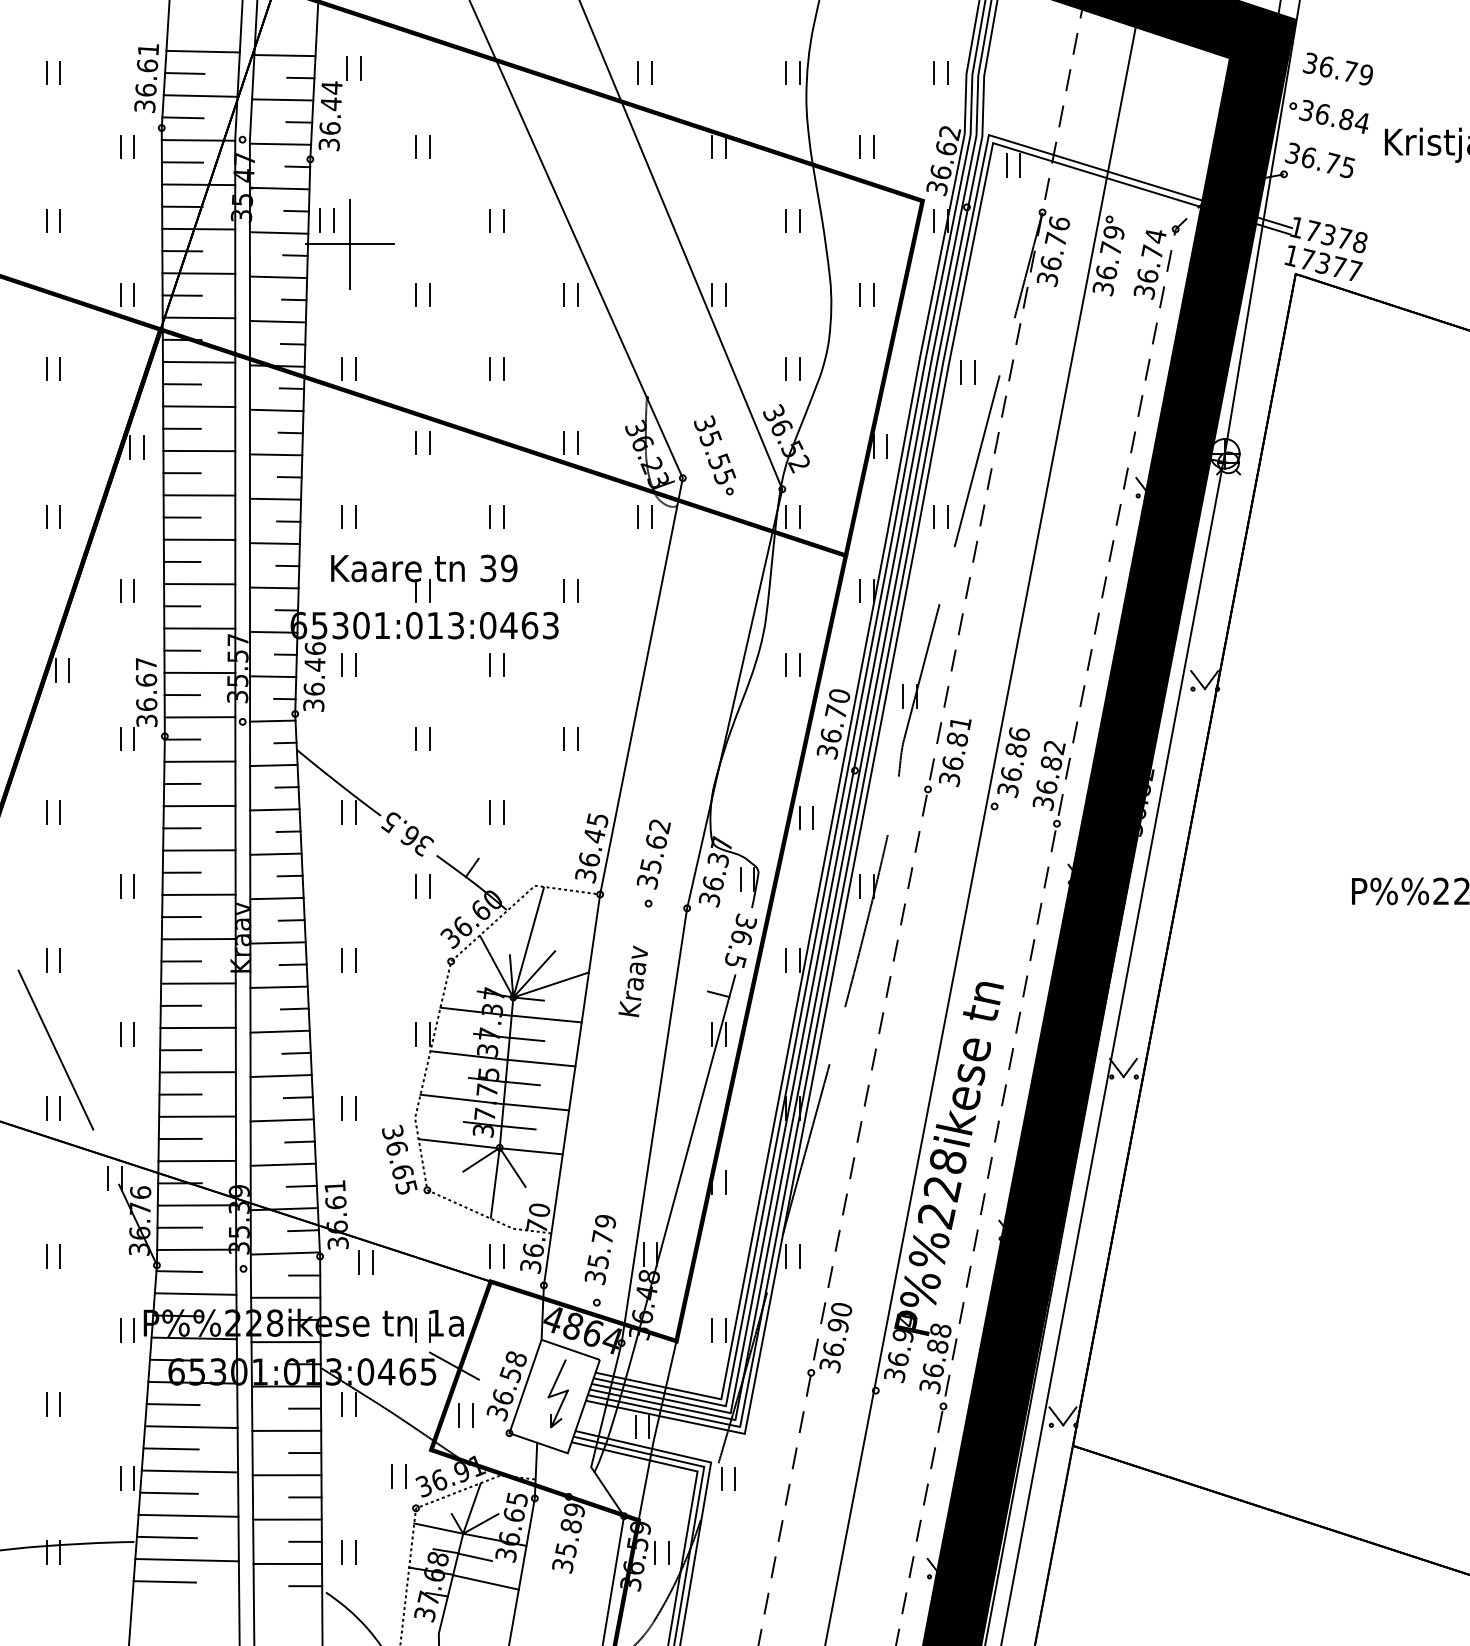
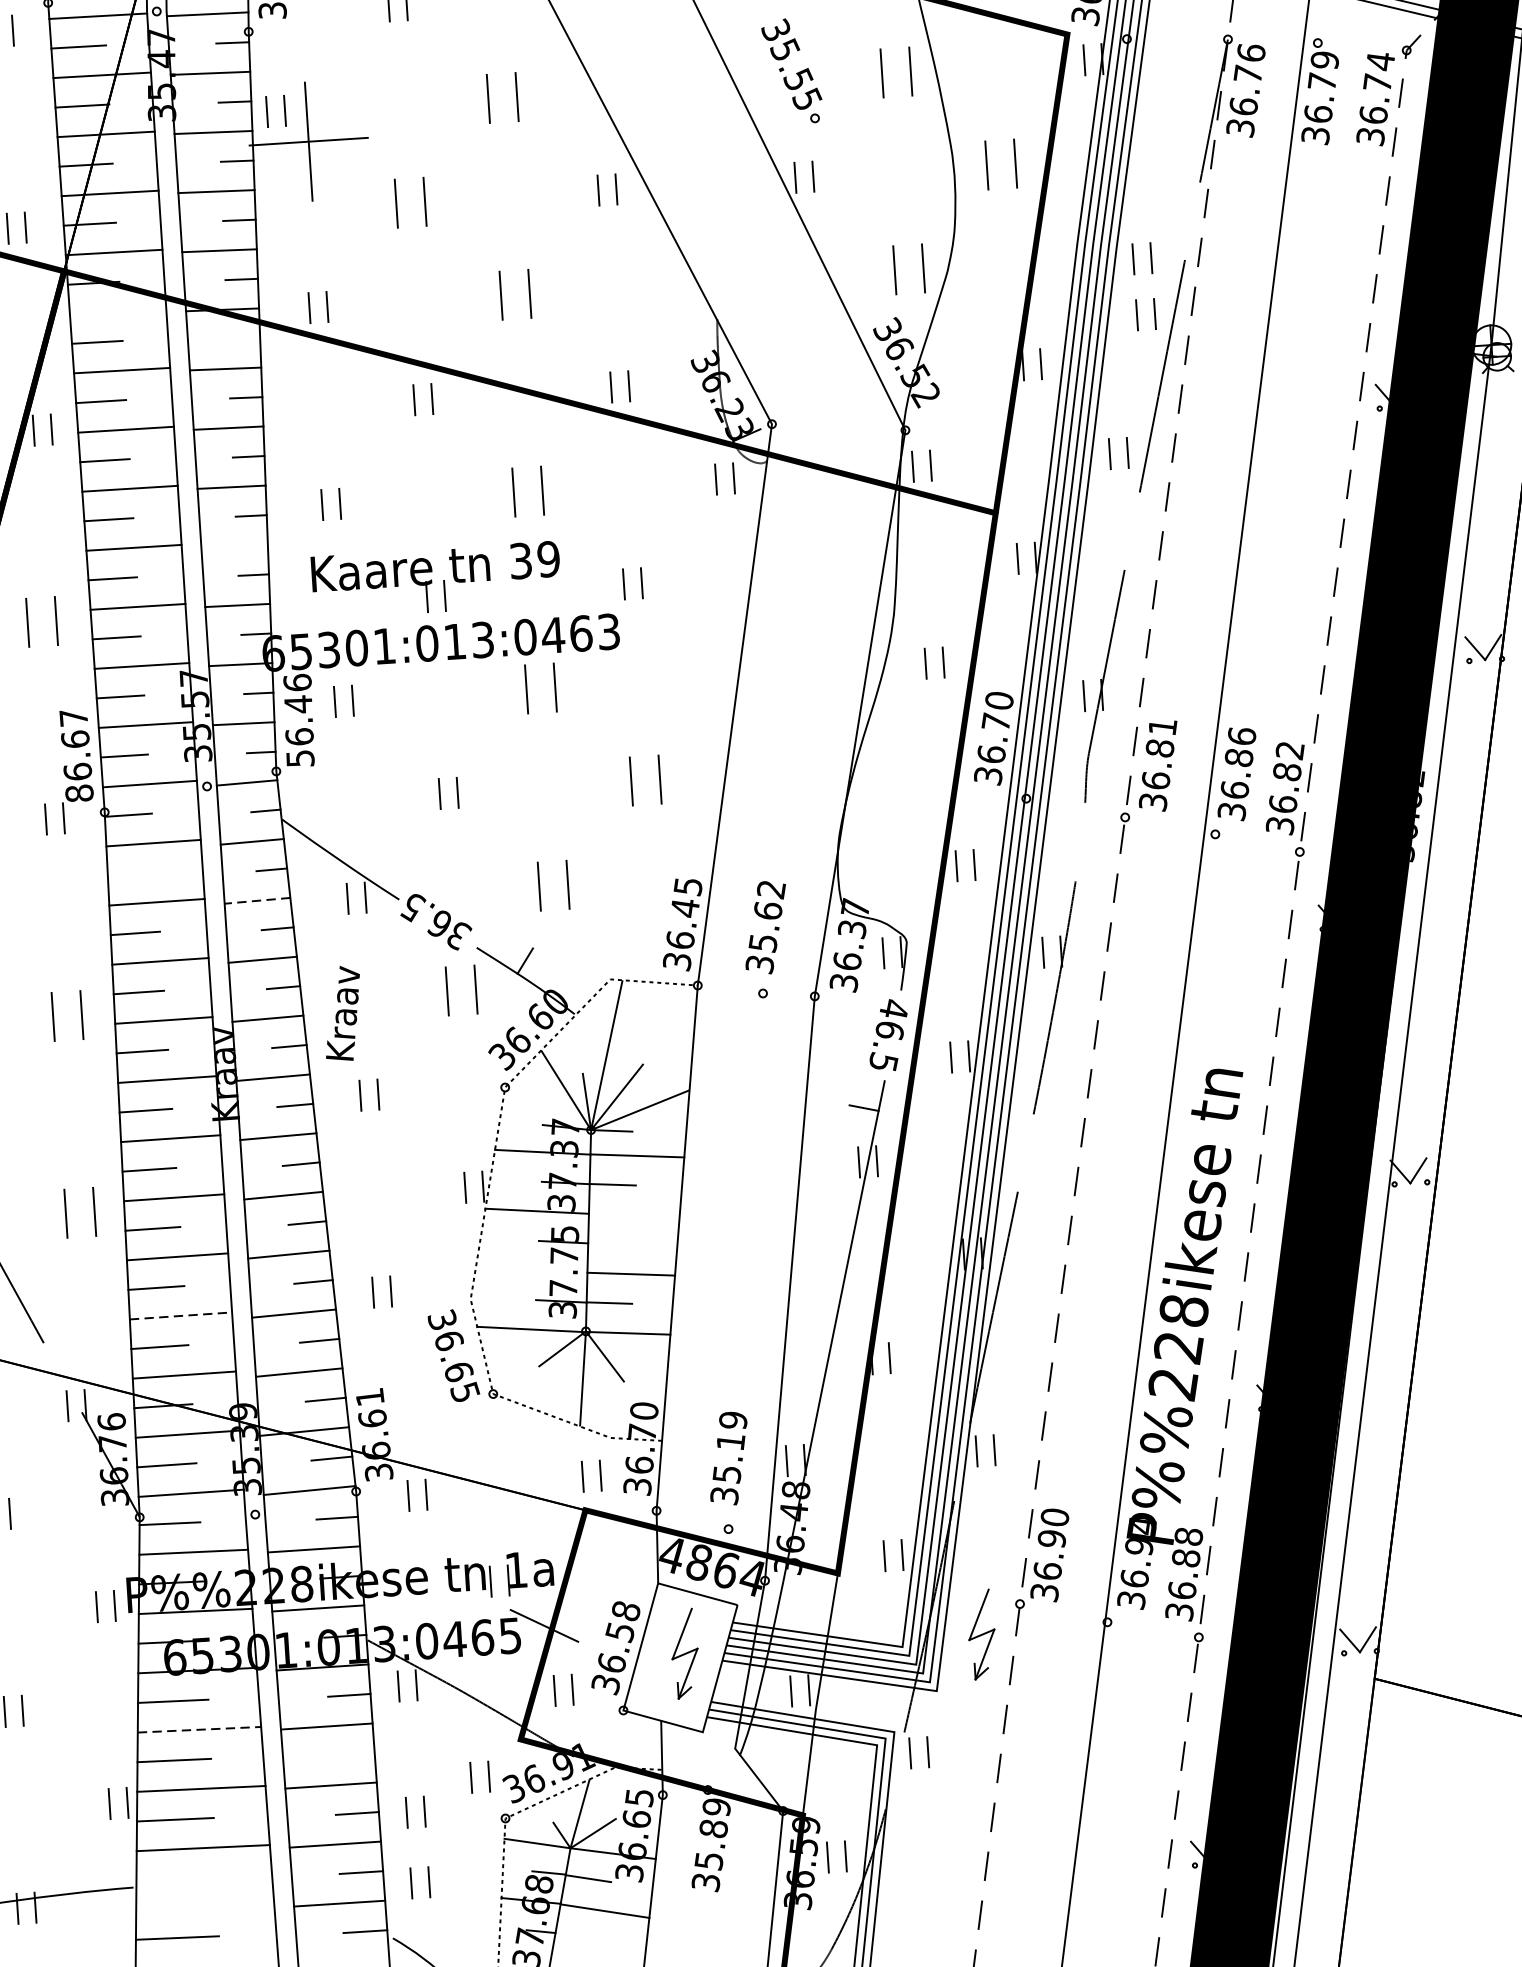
part: (496, 220) -> (501, 97), size x1.6
part: (792, 220) -> (895, 71), size x1.6
part: (422, 294) -> (409, 202), size x1.6
part: (866, 294) -> (1000, 163), size x1.6
line: (198, 361) -> (117, 310), removed
part: (496, 368) -> (514, 294), size x1.6
part: (792, 368) -> (908, 268), size x1.6
line: (291, 388) -> (243, 338), removed
part: (967, 414) -> (1145, 314), added
part: (715, 455) -> (792, 71), moved
part: (496, 516) -> (527, 491), size x1.6
line: (274, 543) -> (234, 546), removed
part: (127, 590) -> (42, 621), size x1.6
part: (496, 664) -> (540, 688), size x1.6
text: (313, 704) -> (299, 757), 36.46 -> 56.46
text: (146, 720) -> (78, 792), 36.67 -> 86.67
part: (570, 738) -> (644, 780), size x1.6
line: (182, 783) -> (132, 873), removed
line: (274, 809) -> (256, 900), solid -> dashed
part: (496, 812) -> (552, 885), size x1.6
part: (127, 886) -> (67, 1015), size x1.6
part: (422, 886) -> (460, 990), size x1.6
text: (745, 920) -> (893, 1007), 36.5 -> 46.5
text: (632, 981) -> (341, 1013), moved
part: (127, 1034) -> (80, 1212), size x1.6
line: (541, 1062) -> (634, 1214), removed
line: (522, 1083) -> (610, 1243), removed
line: (461, 1099) -> (530, 1270), removed
line: (198, 1116) -> (182, 1315), solid -> dashed
text: (602, 1237) -> (730, 1441), 35.79 -> 35.19
part: (780, 1393) -> (980, 1634), added
line: (191, 1427) -> (199, 1730), solid -> dashed
line: (305, 1453) -> (353, 1755), removed
part: (348, 1499) -> (414, 1812), added
line: (166, 1537) -> (175, 1878), removed
line: (186, 1560) -> (204, 1907), removed

